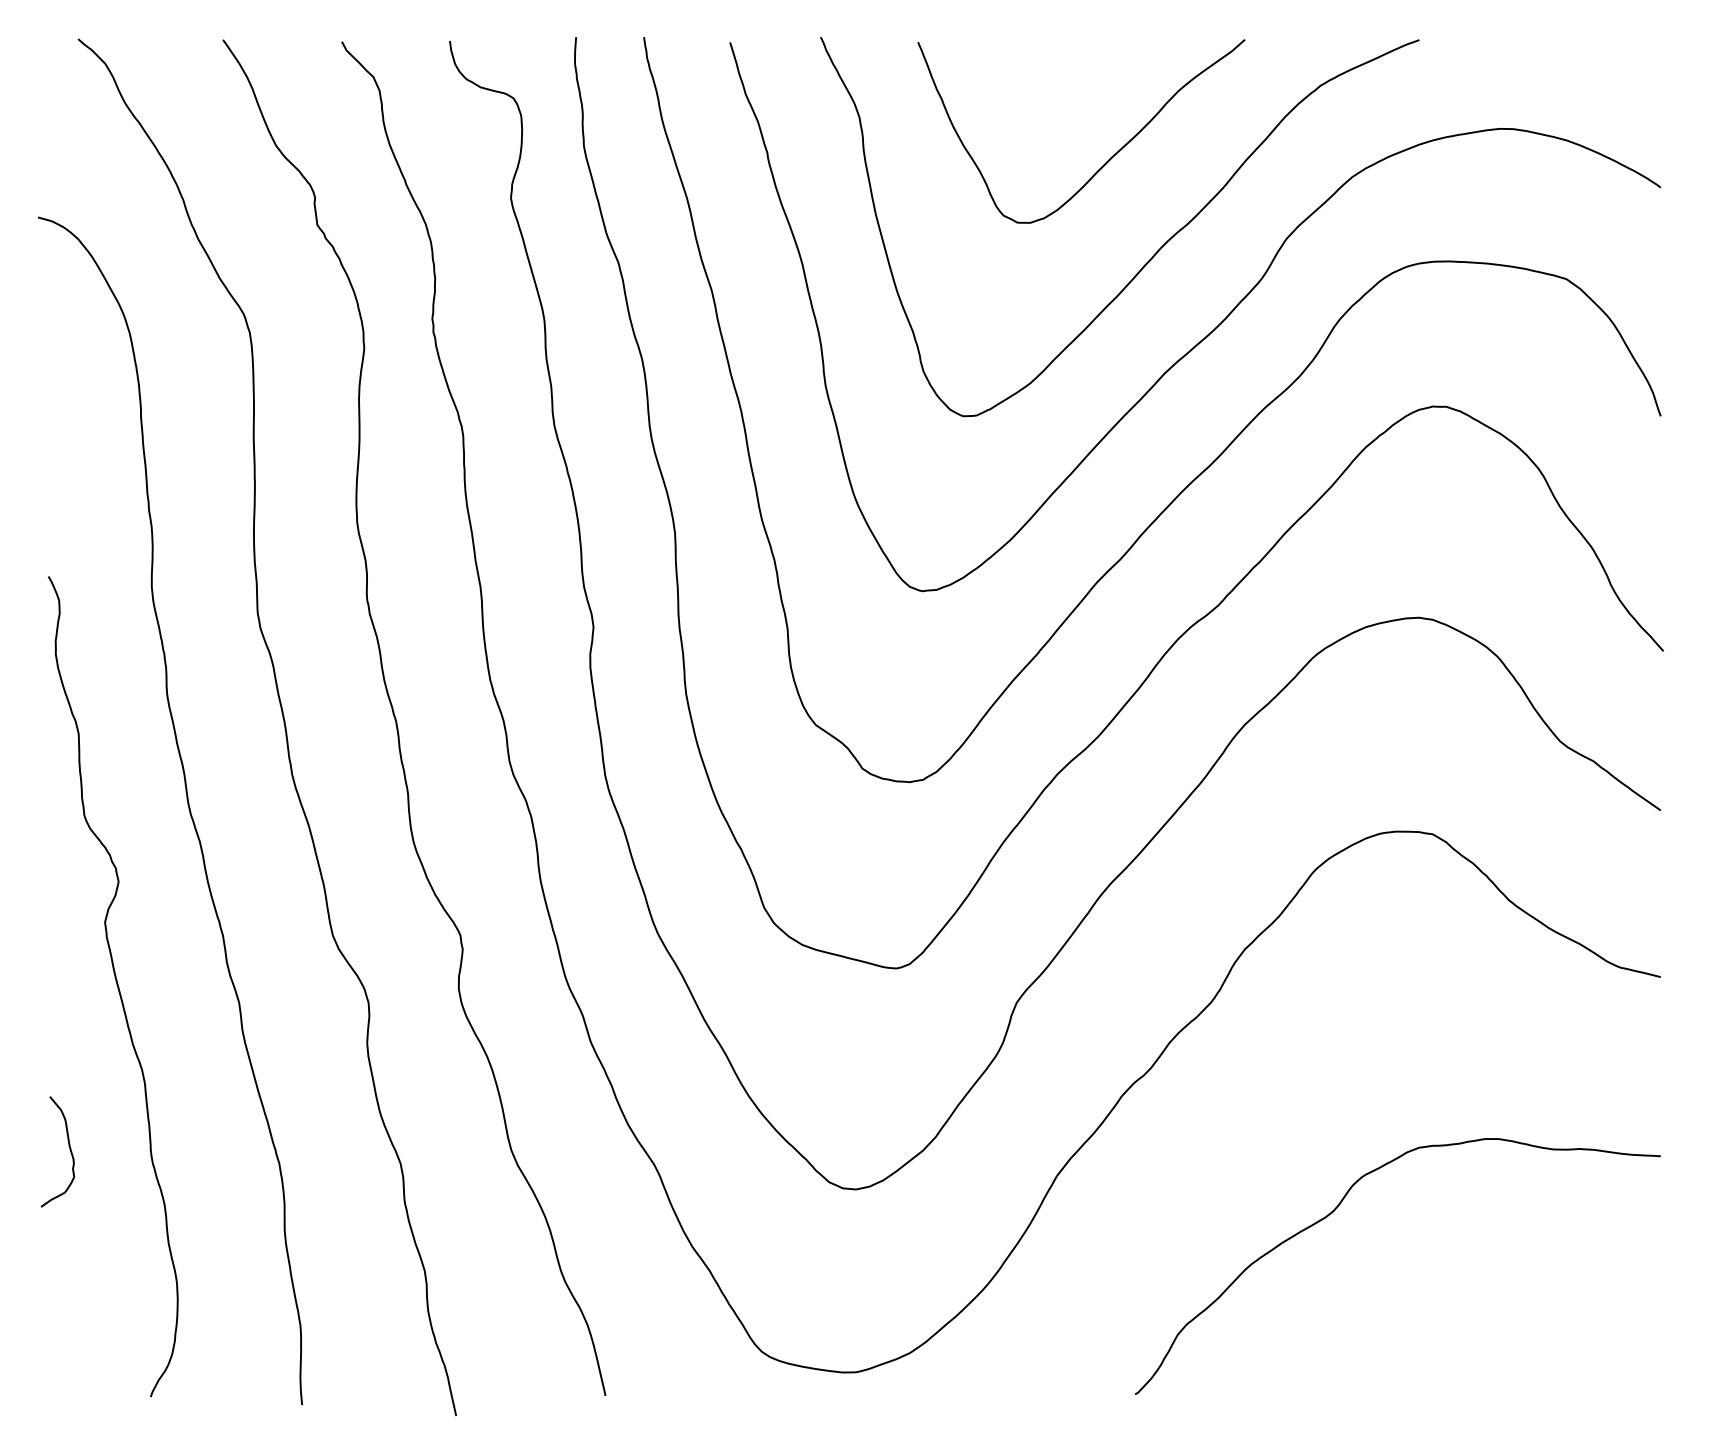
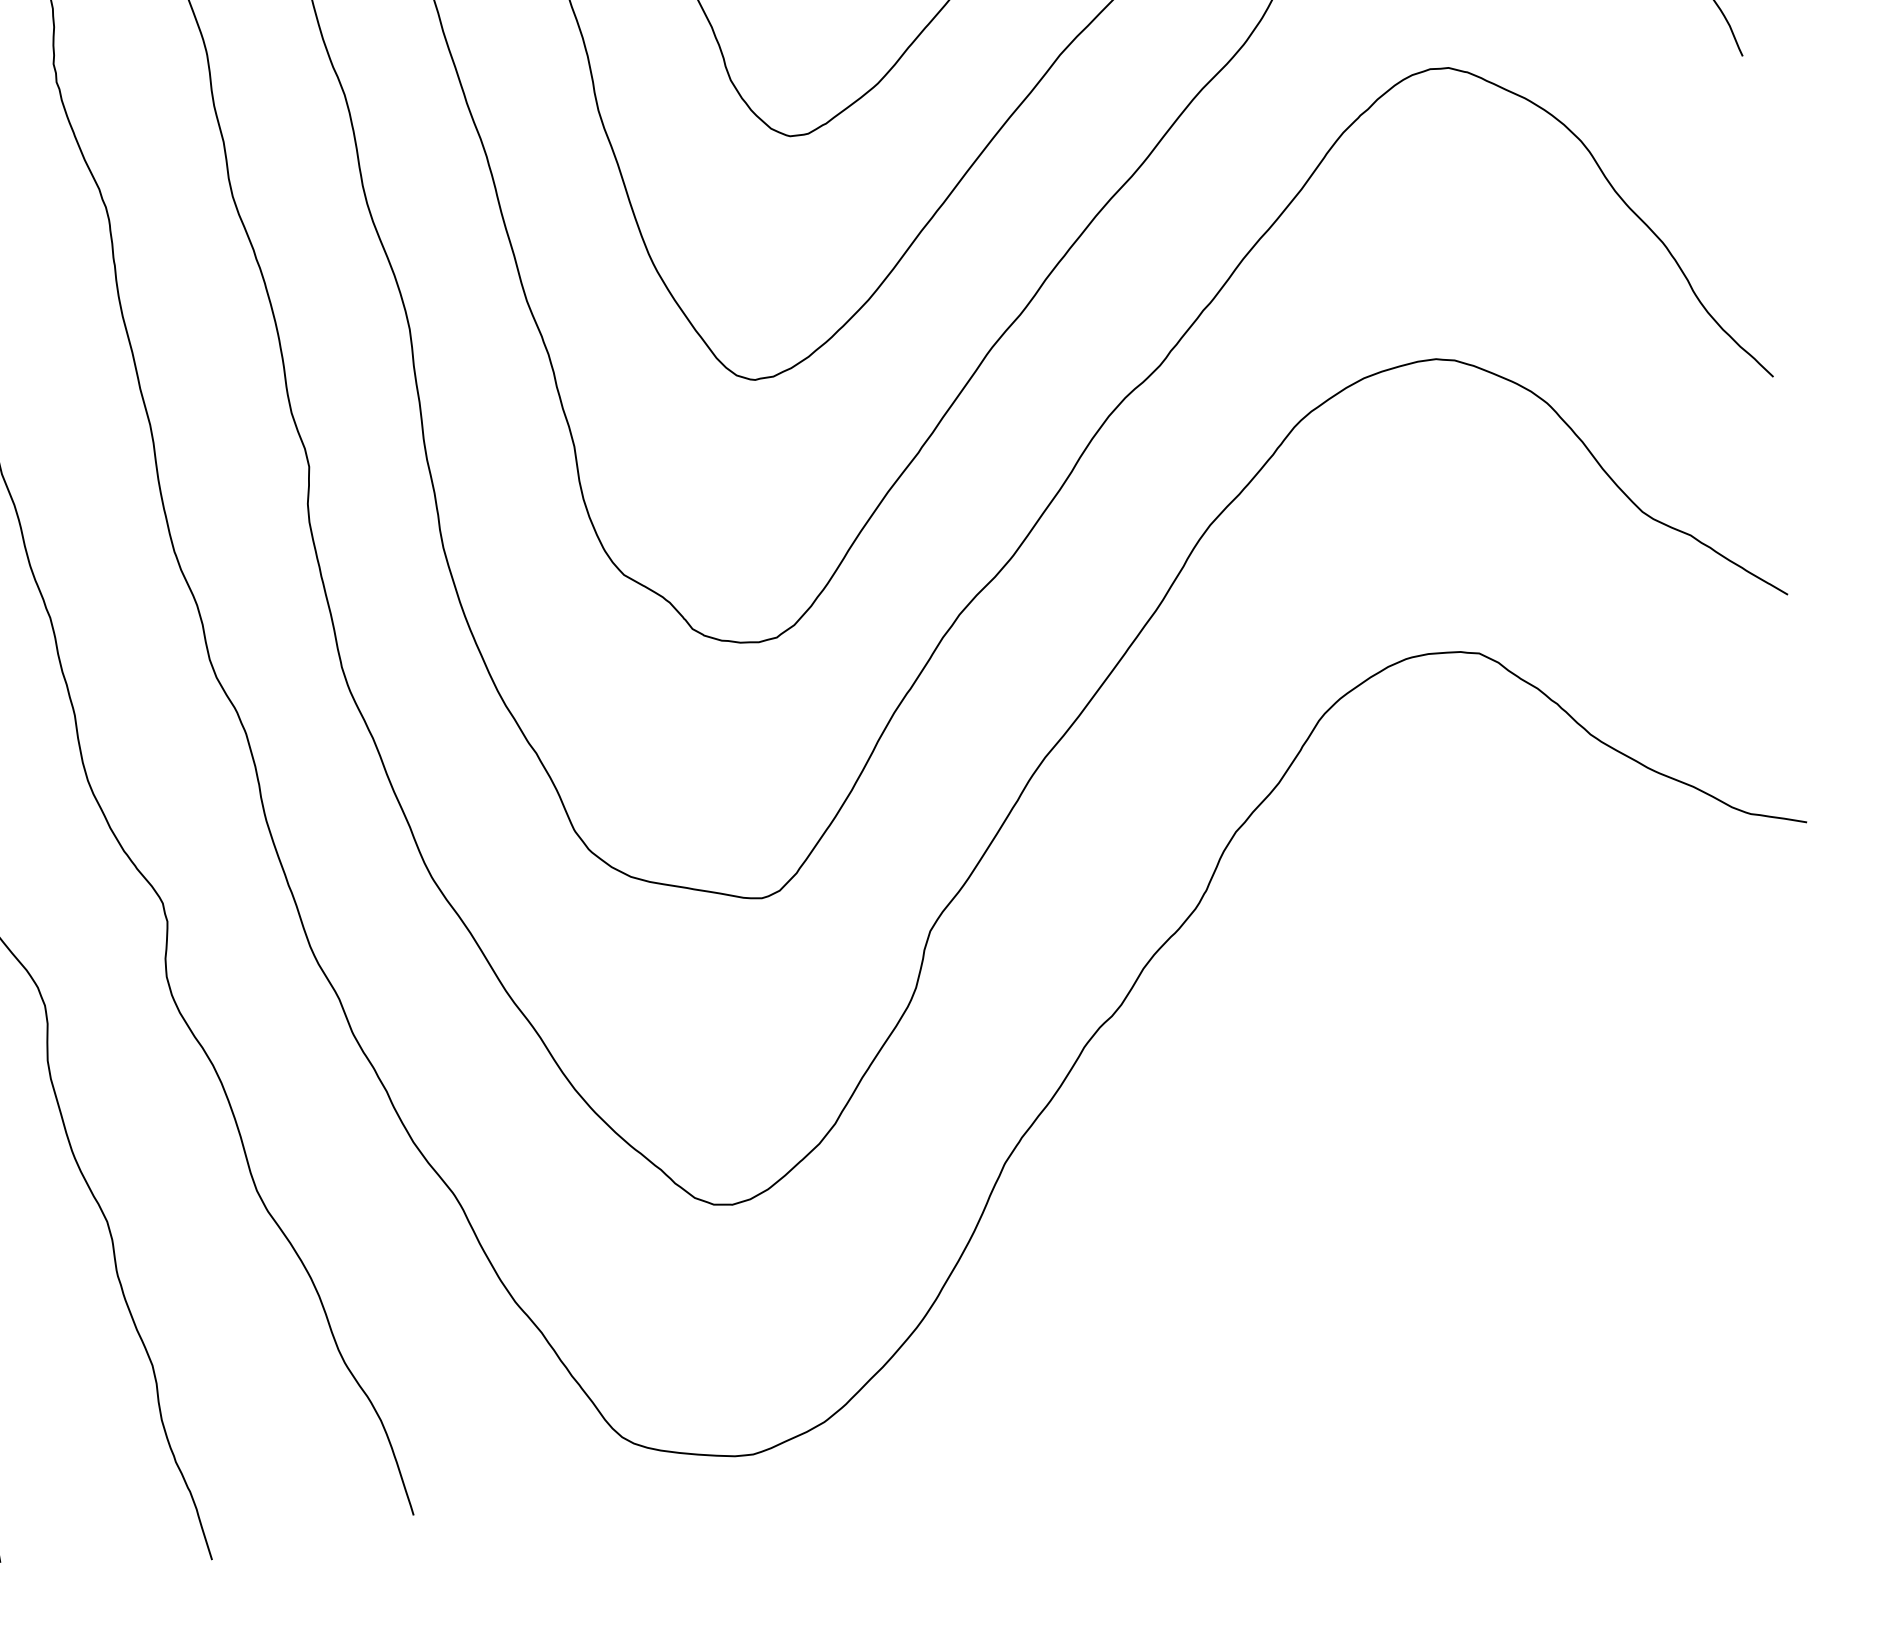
curve: (1337, 1208) -> (1392, 1175), removed

